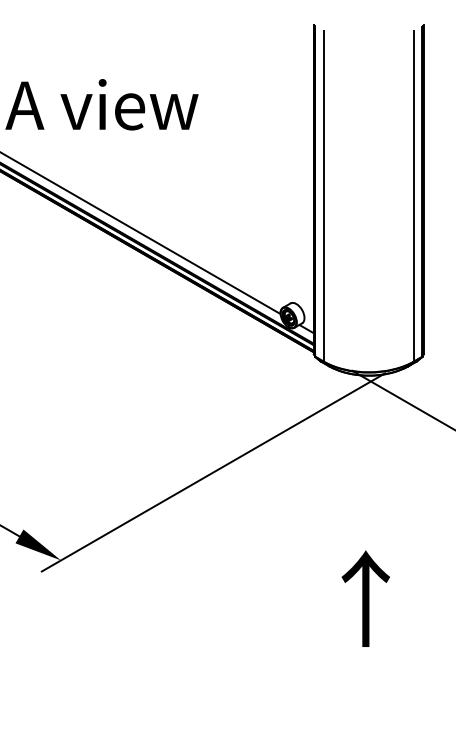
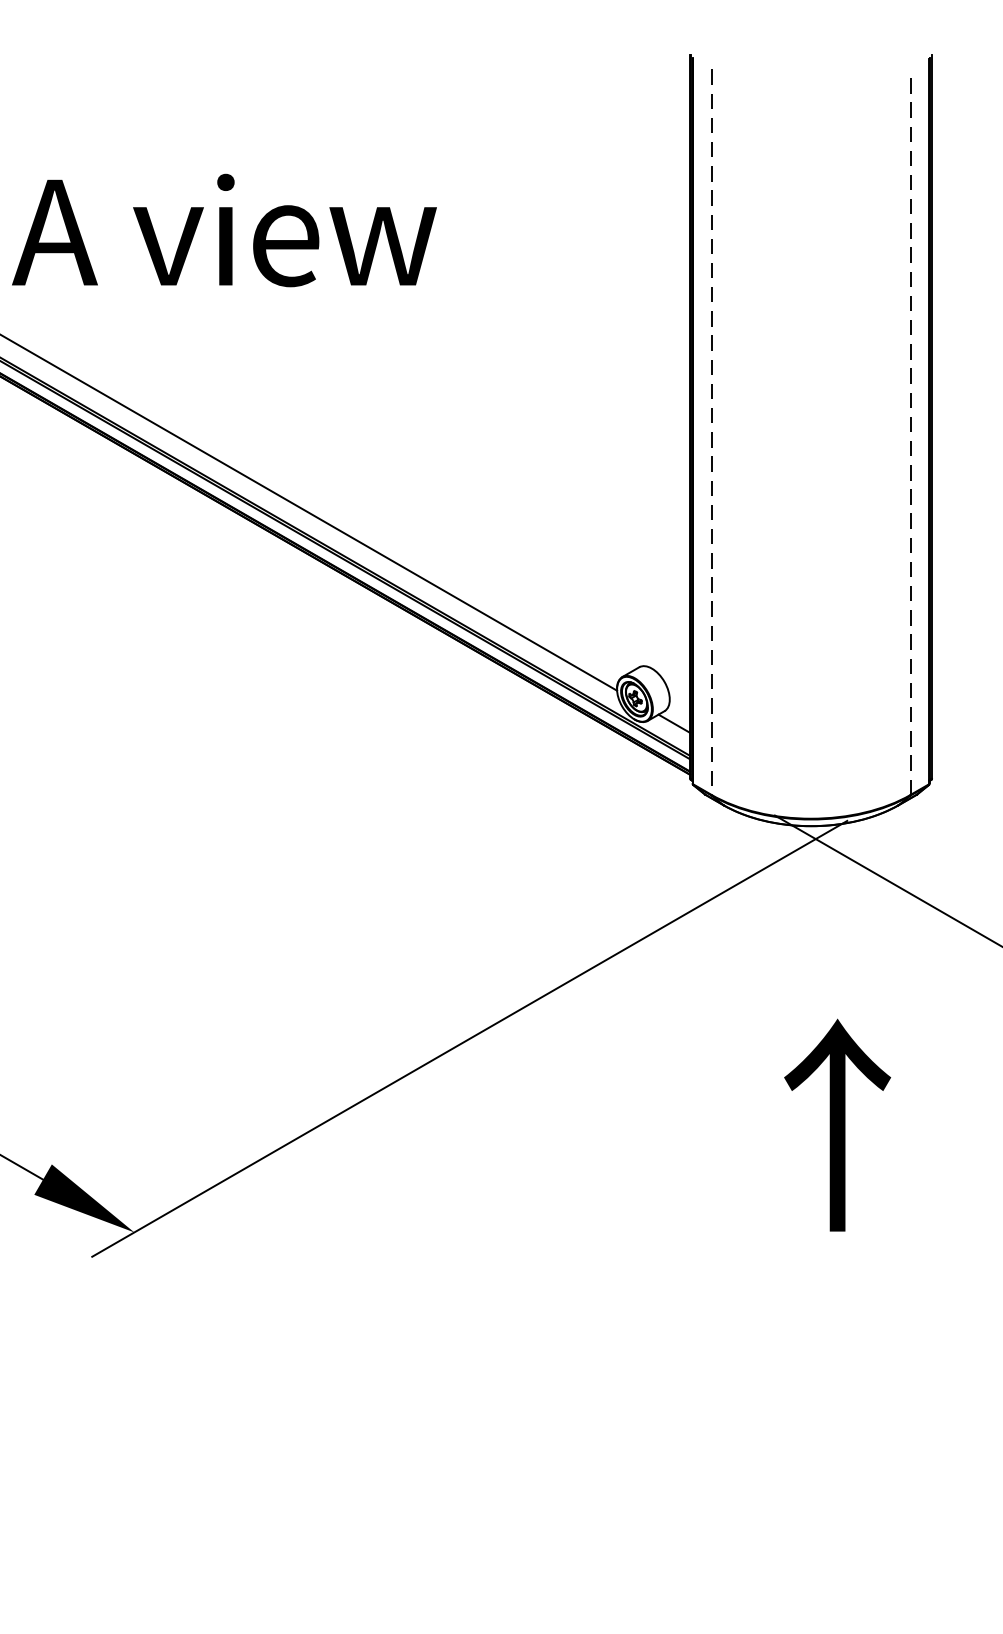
line: (323, 196) -> (711, 432), solid -> dashed
line: (414, 196) -> (911, 432), solid -> dashed
text: (365, 598) -> (836, 1124), moved

